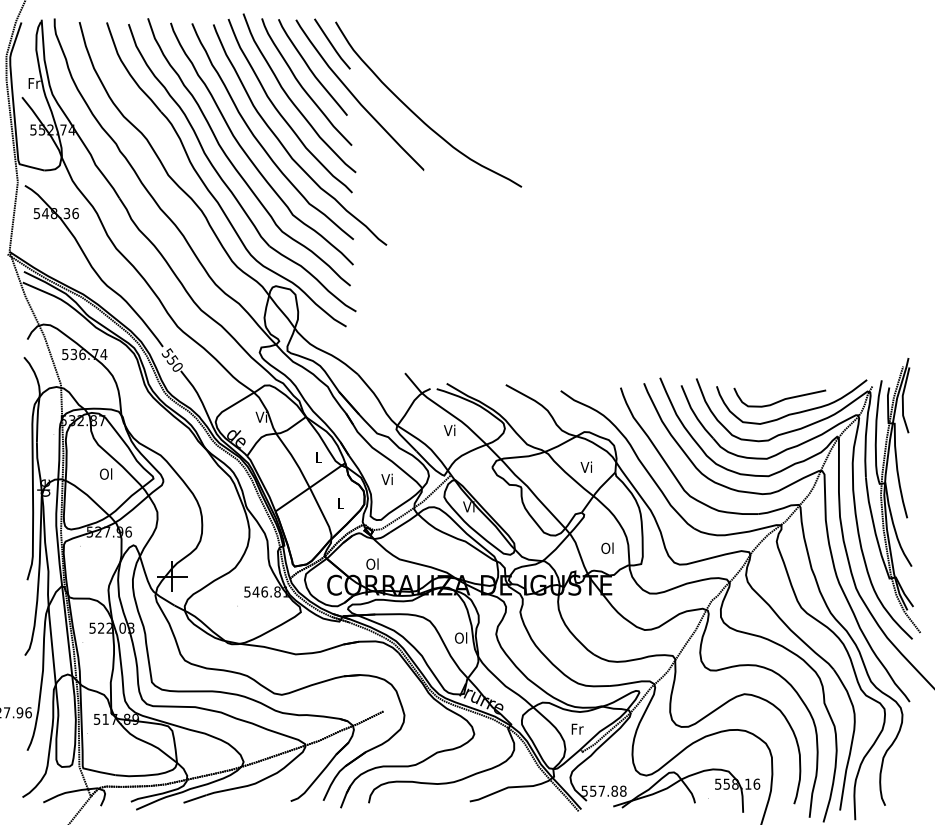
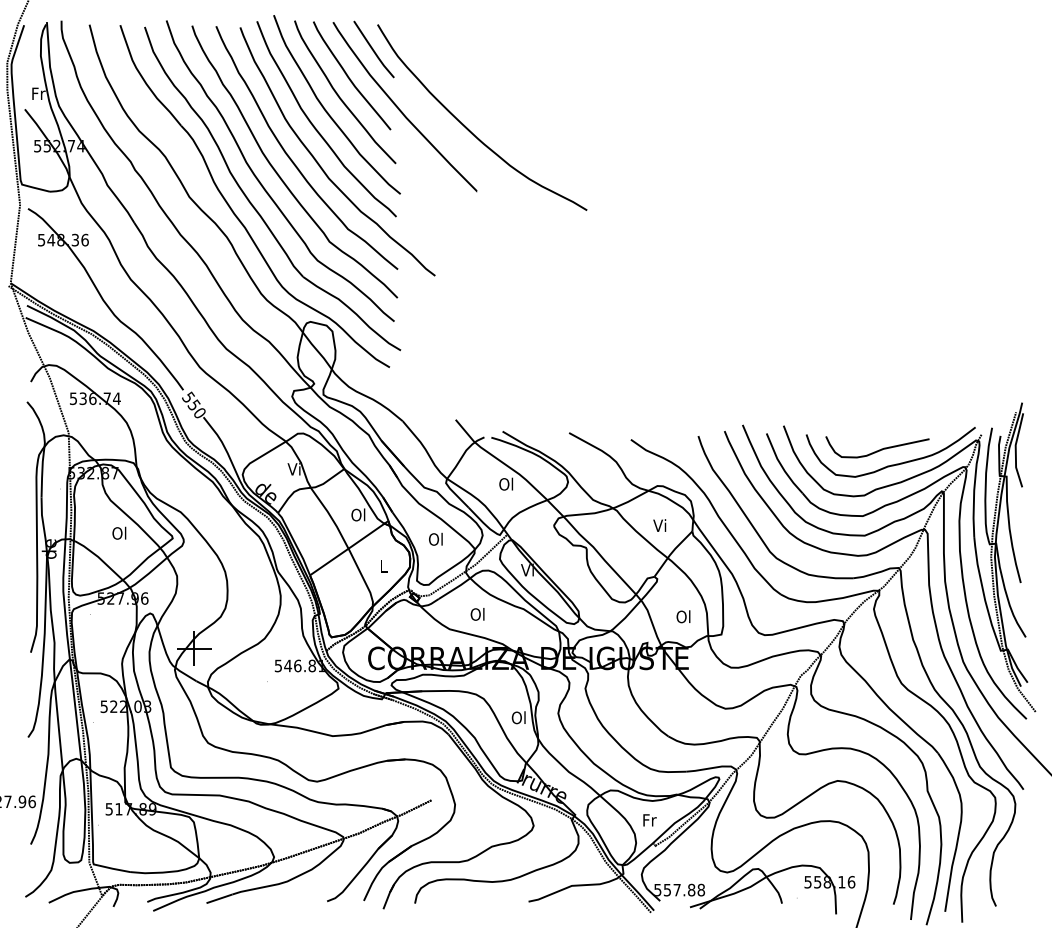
text: (449, 430) -> (505, 484), Vi -> Ol
text: (318, 457) -> (358, 514), L -> Ol
text: (387, 479) -> (435, 539), Vi -> Ol
text: (372, 563) -> (477, 613), moved

